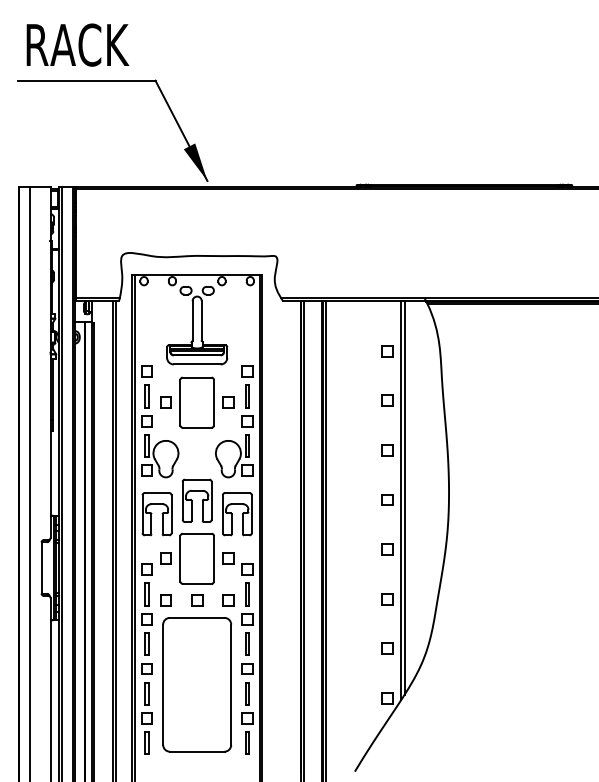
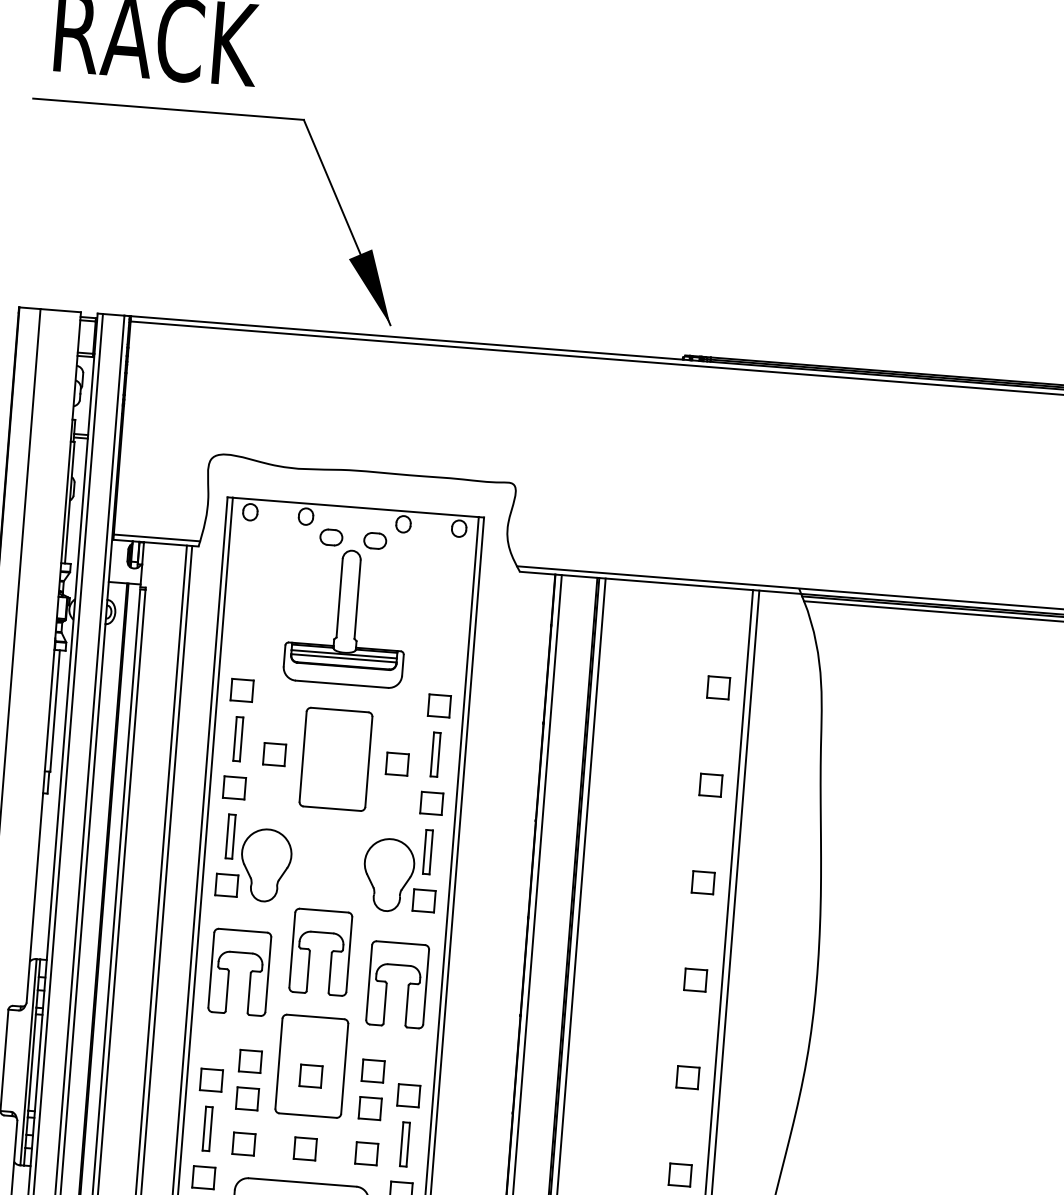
part: (197, 563) -> (311, 1075), added
part: (165, 577) -> (246, 1098), added
part: (228, 577) -> (370, 1107), added

